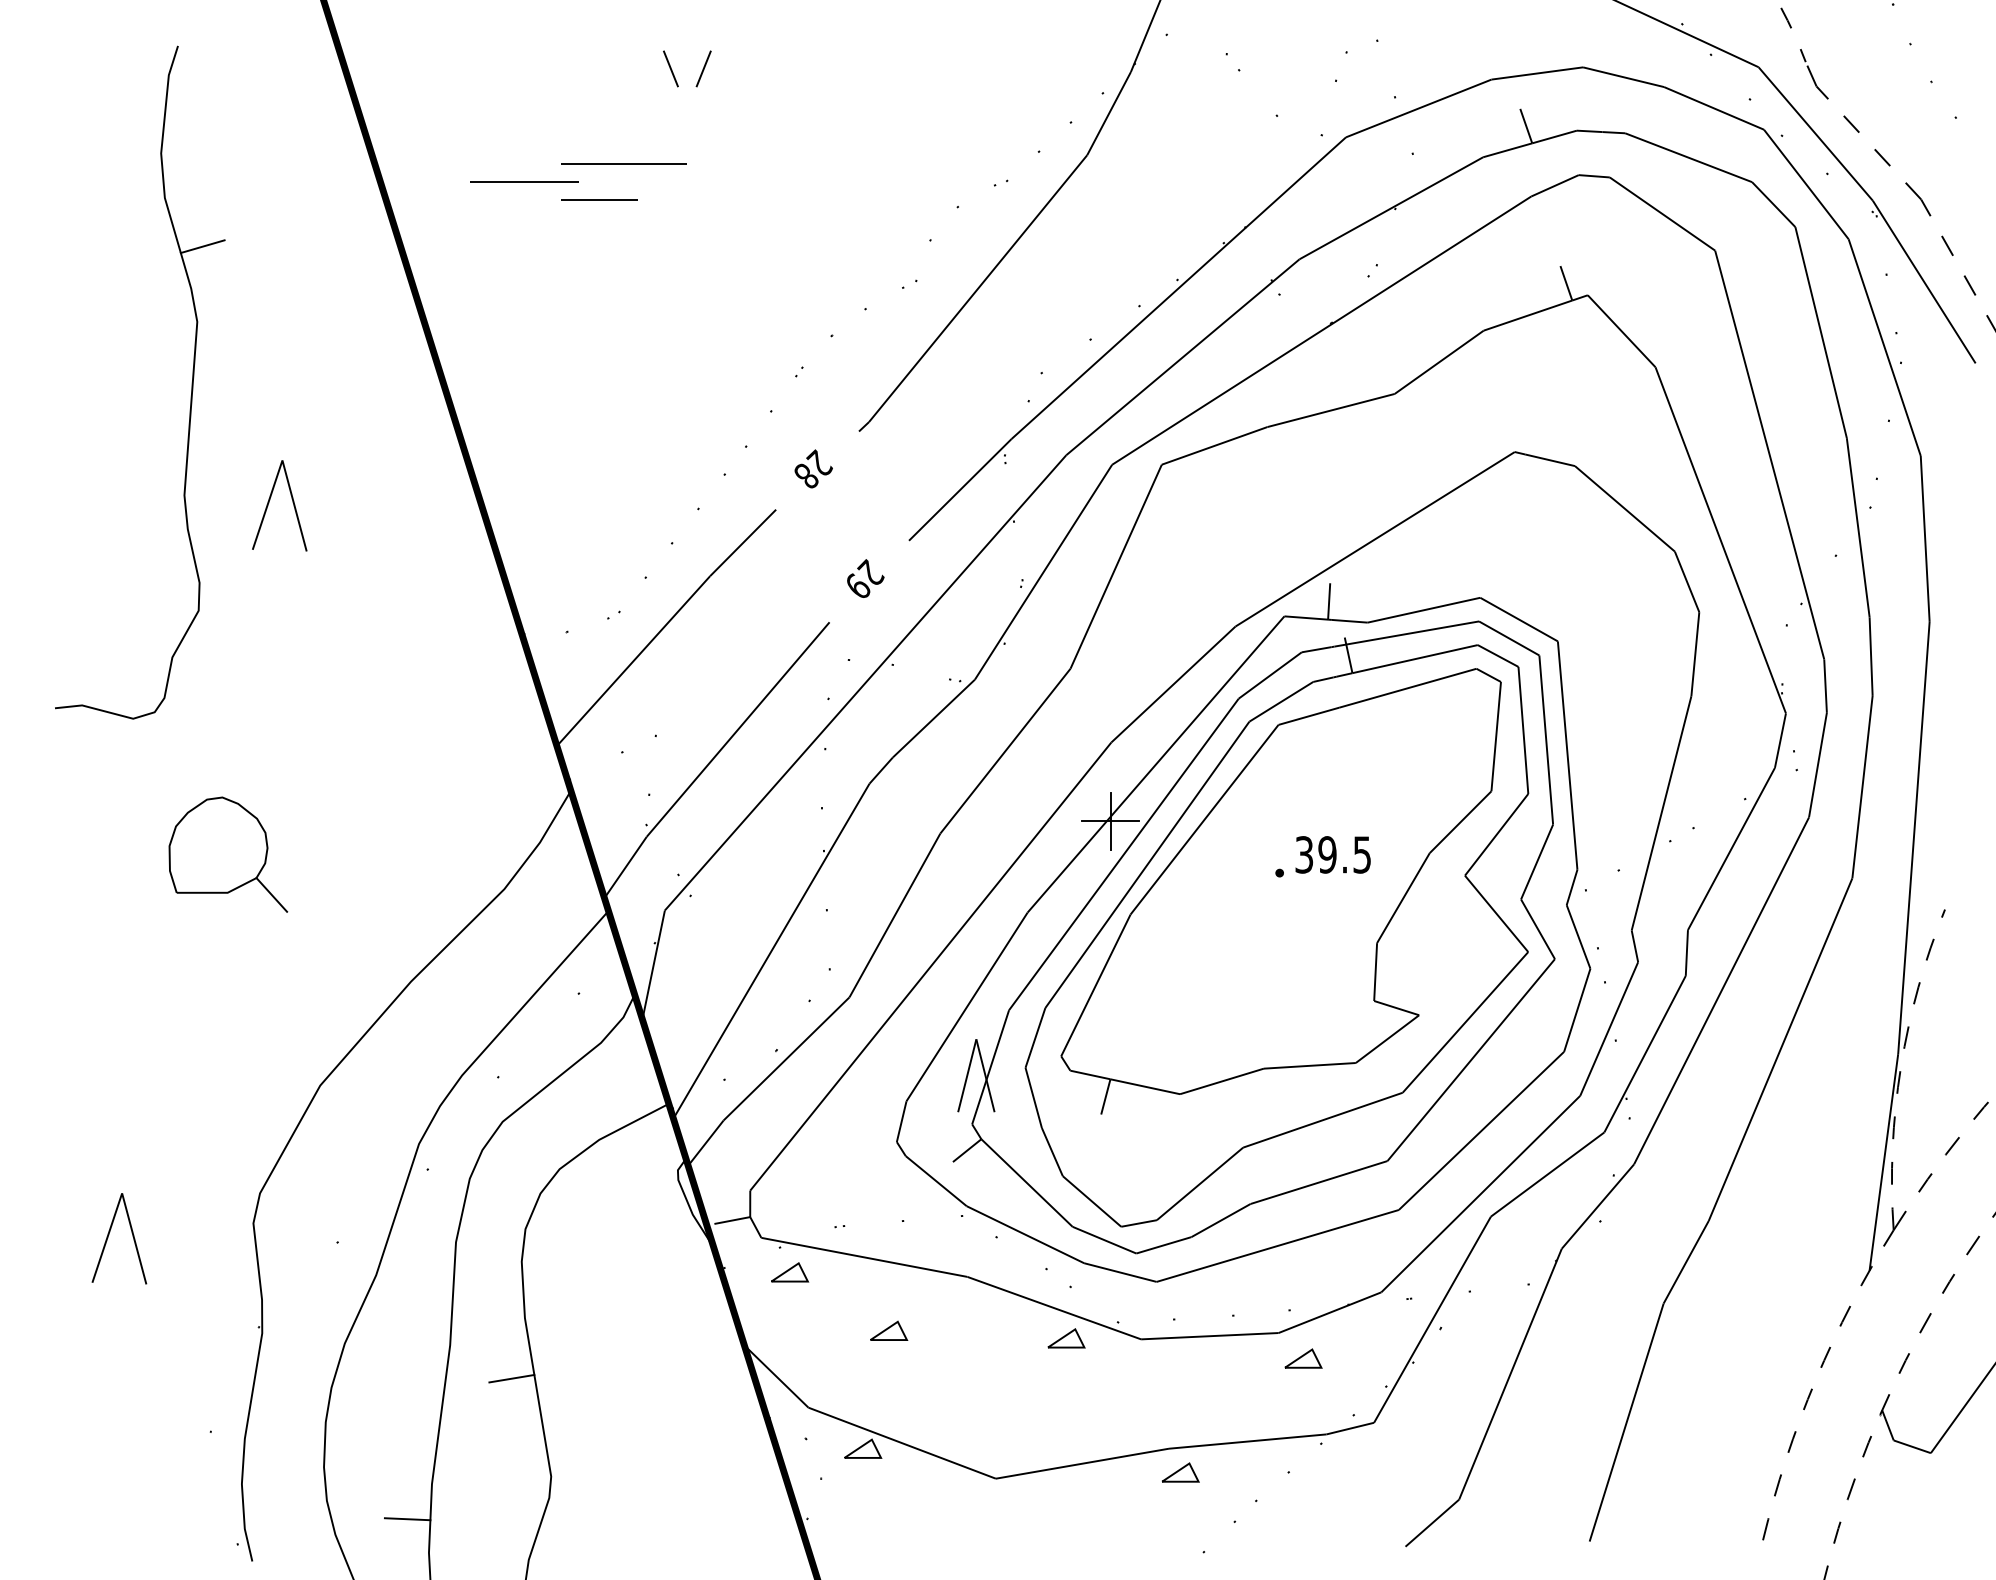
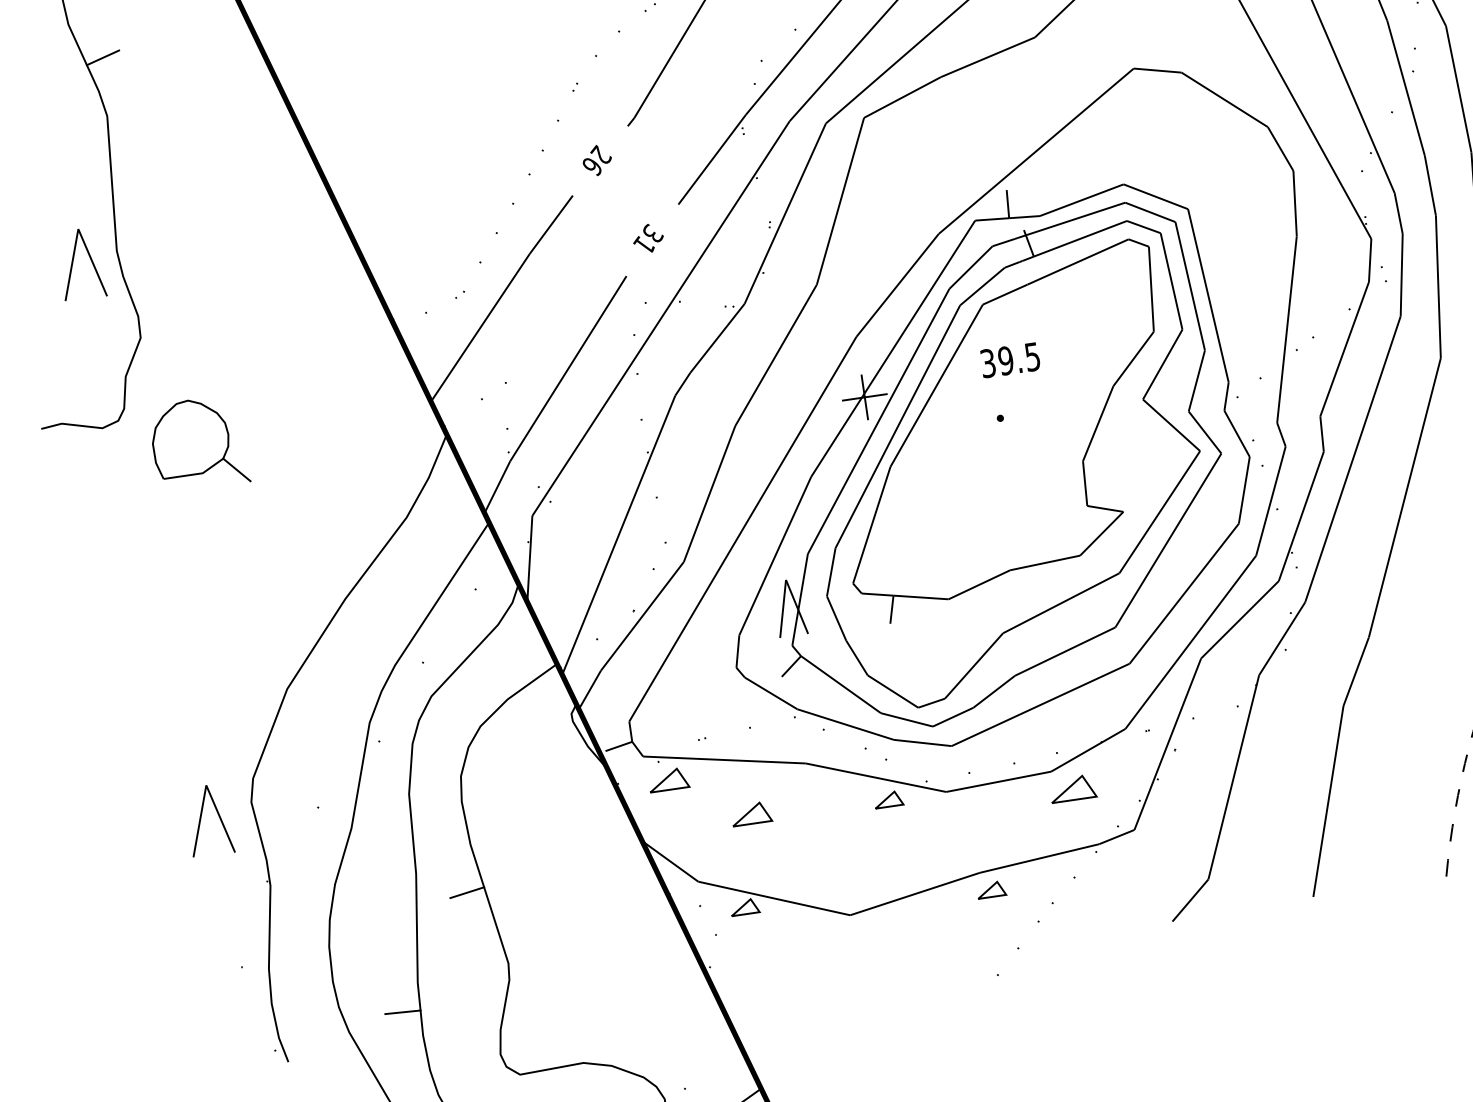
text: (806, 476) -> (592, 166), 28 -> 26
part: (269, 503) -> (73, 263), moved
text: (864, 578) -> (648, 238), 29 -> 31
part: (228, 854) -> (199, 443), moved
text: (1332, 854) -> (1009, 360), moved
part: (109, 1235) -> (201, 819), moved
part: (790, 1272) -> (669, 779), size x1.4
part: (889, 1330) -> (751, 813), size x1.4
part: (1303, 1358) -> (1073, 788), size x1.6

